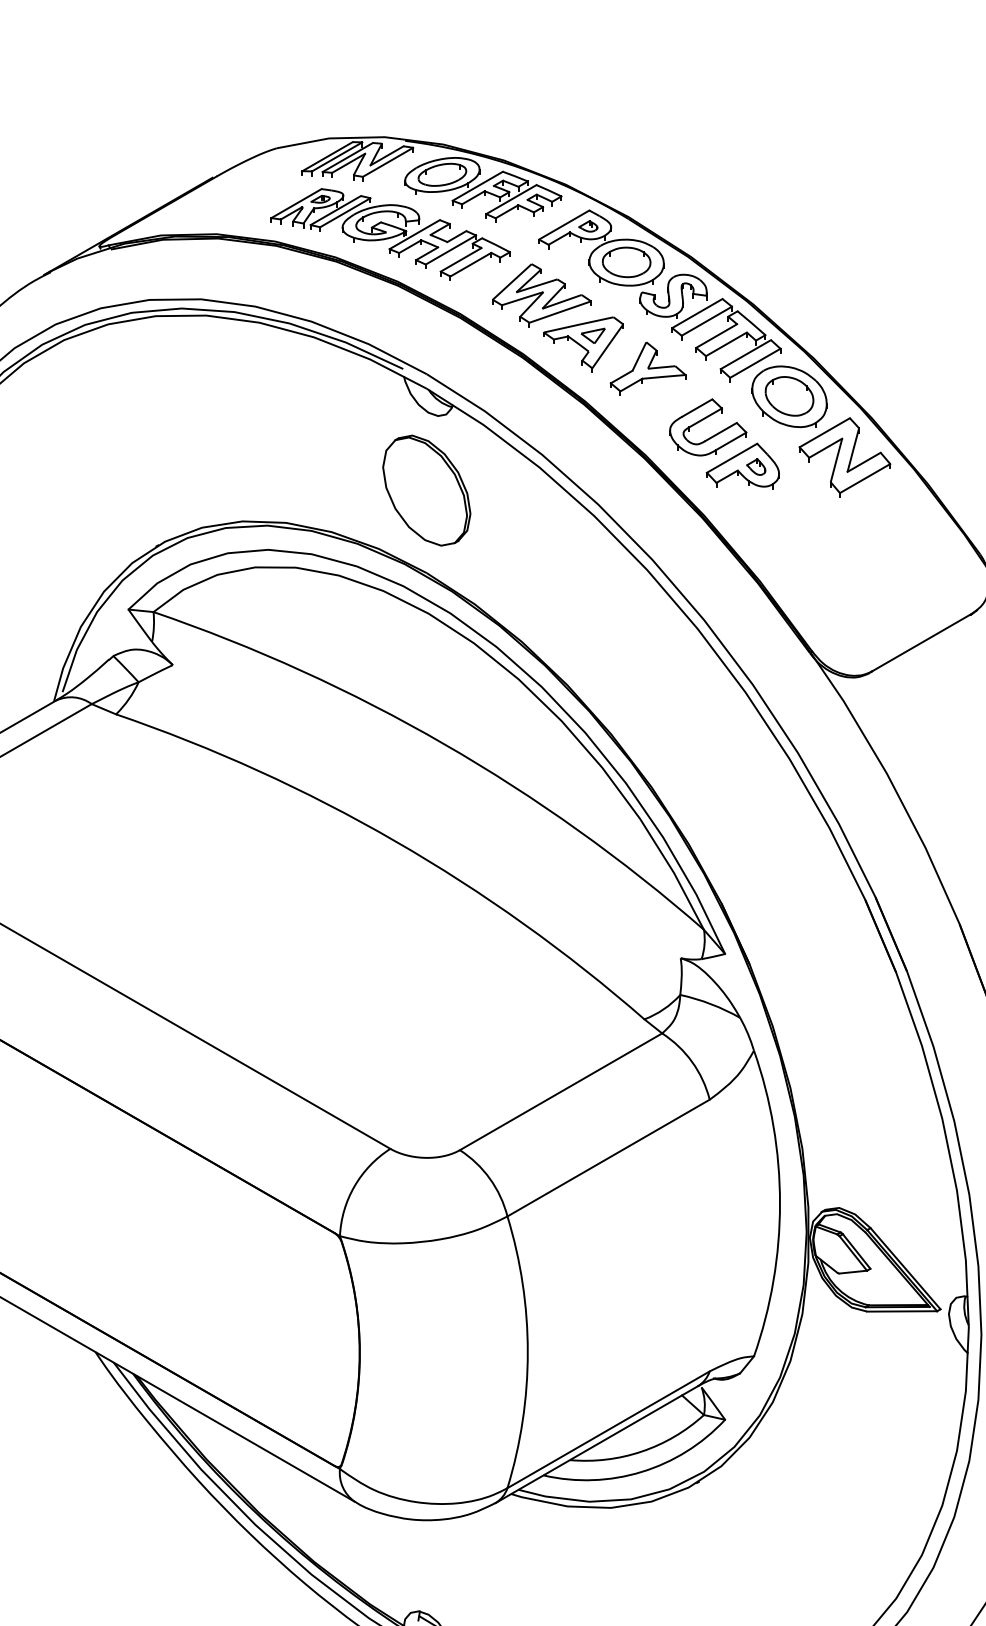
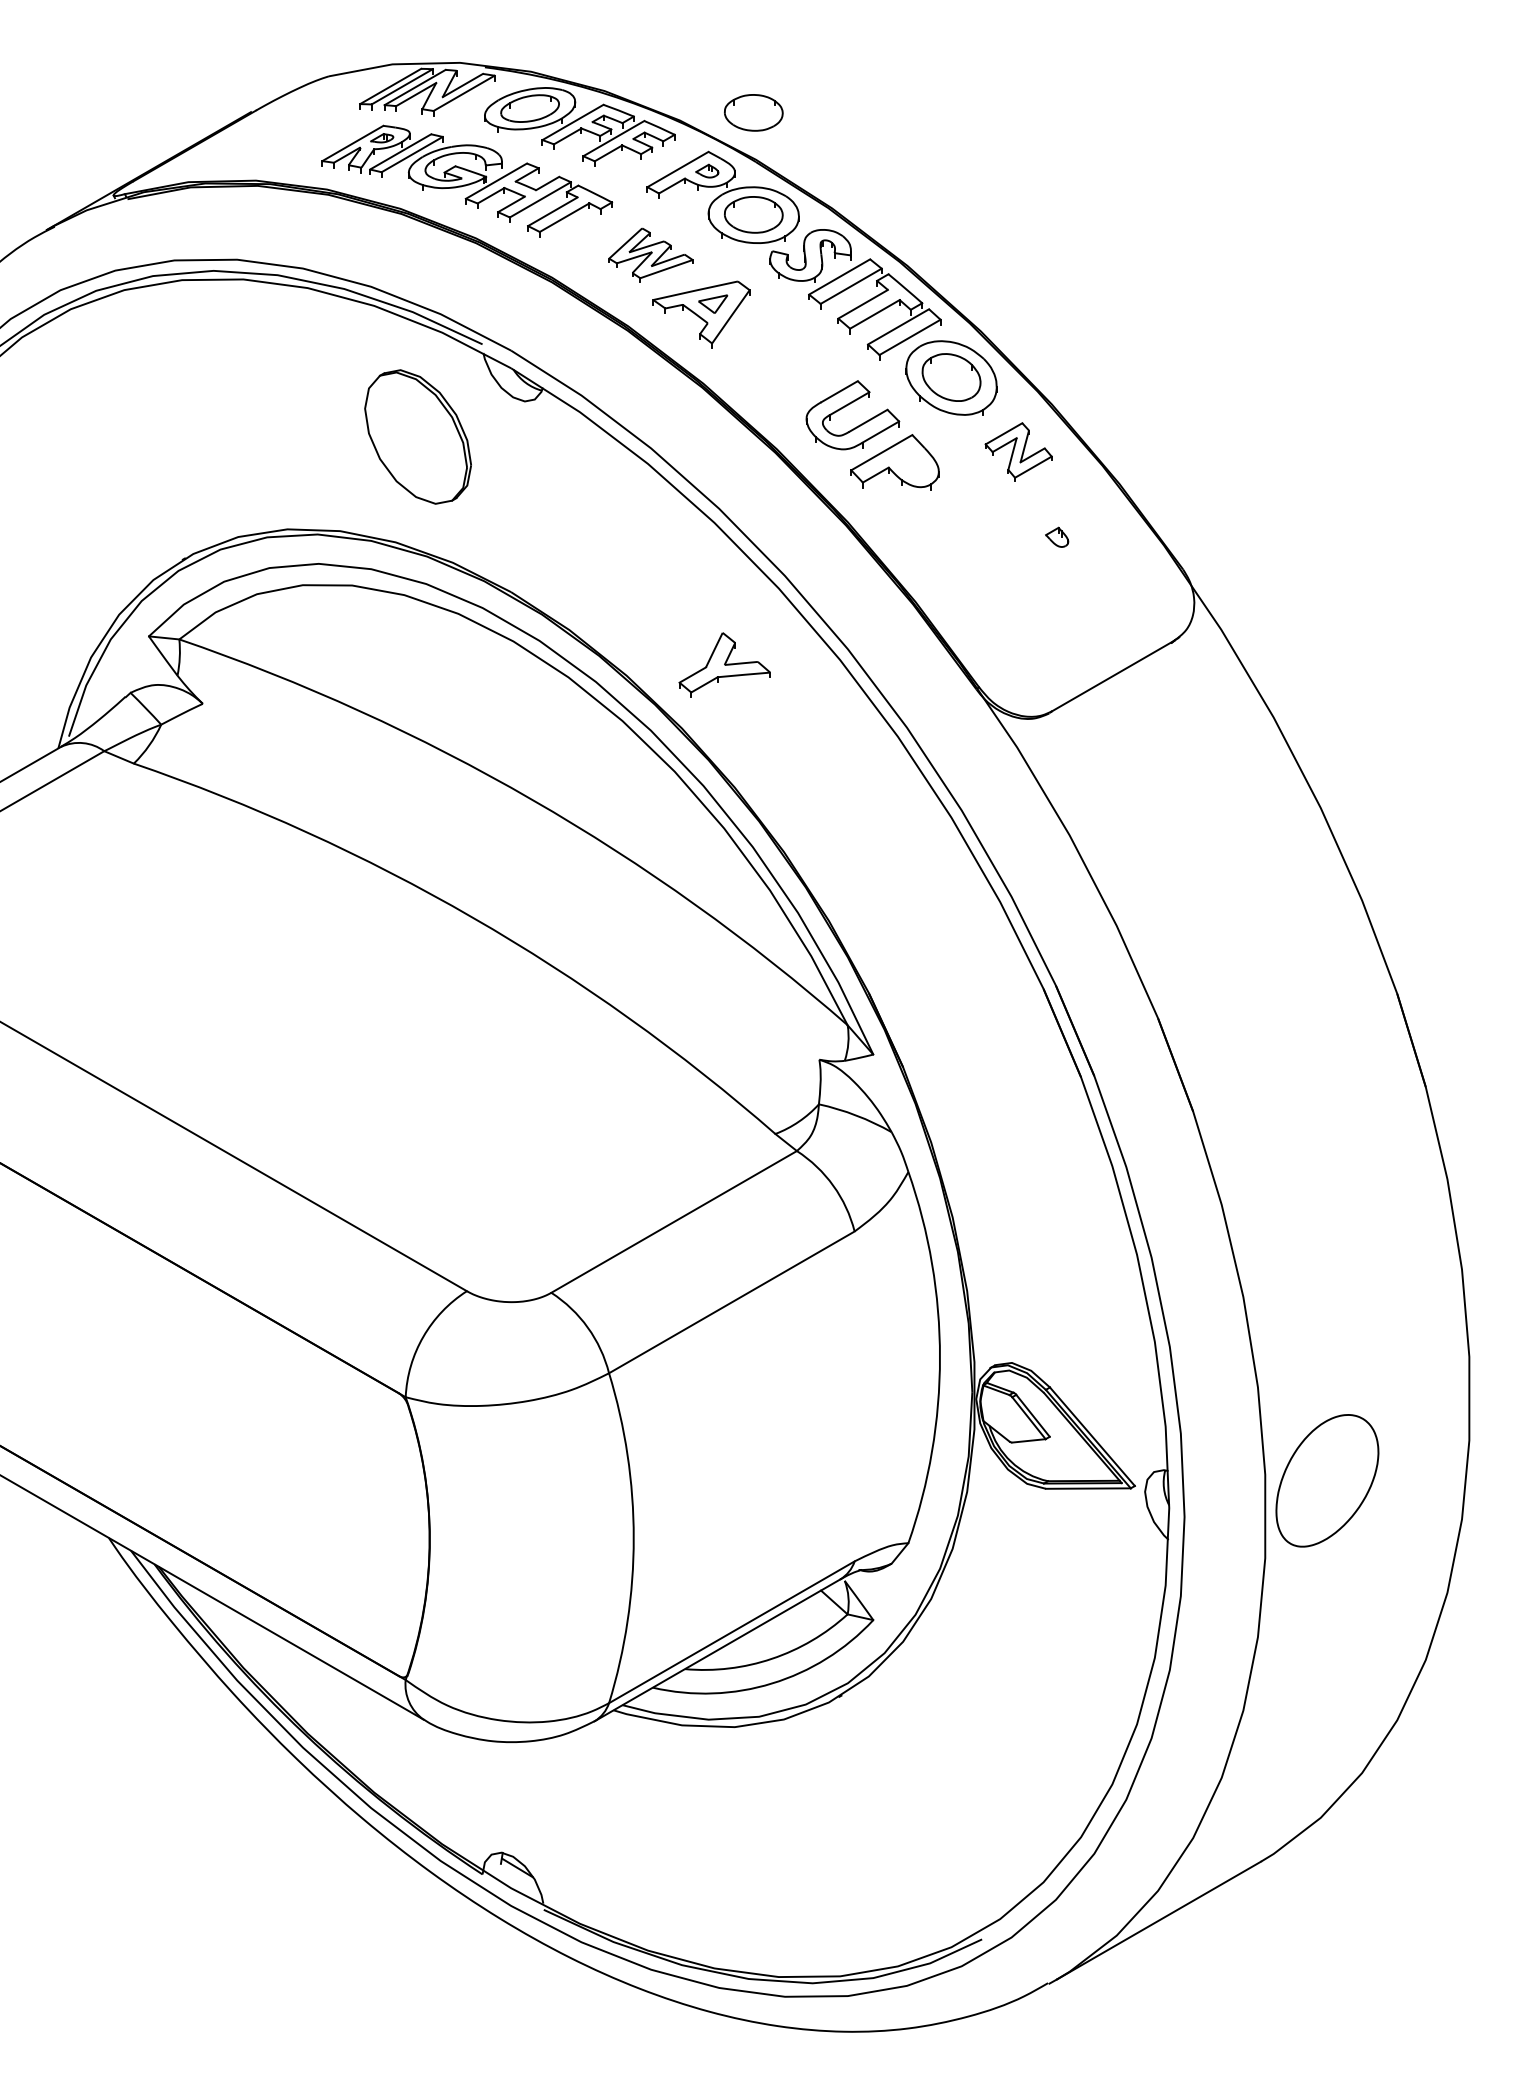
part: (626, 178) -> (753, 112), added
part: (541, 295) -> (650, 254), size x0.7
part: (647, 368) -> (724, 664), moved
part: (844, 457) -> (1018, 451), size x0.6
part: (756, 466) -> (1057, 536), moved
part: (426, 490) -> (417, 436), moved

